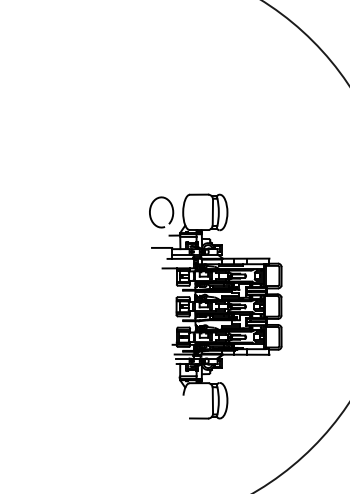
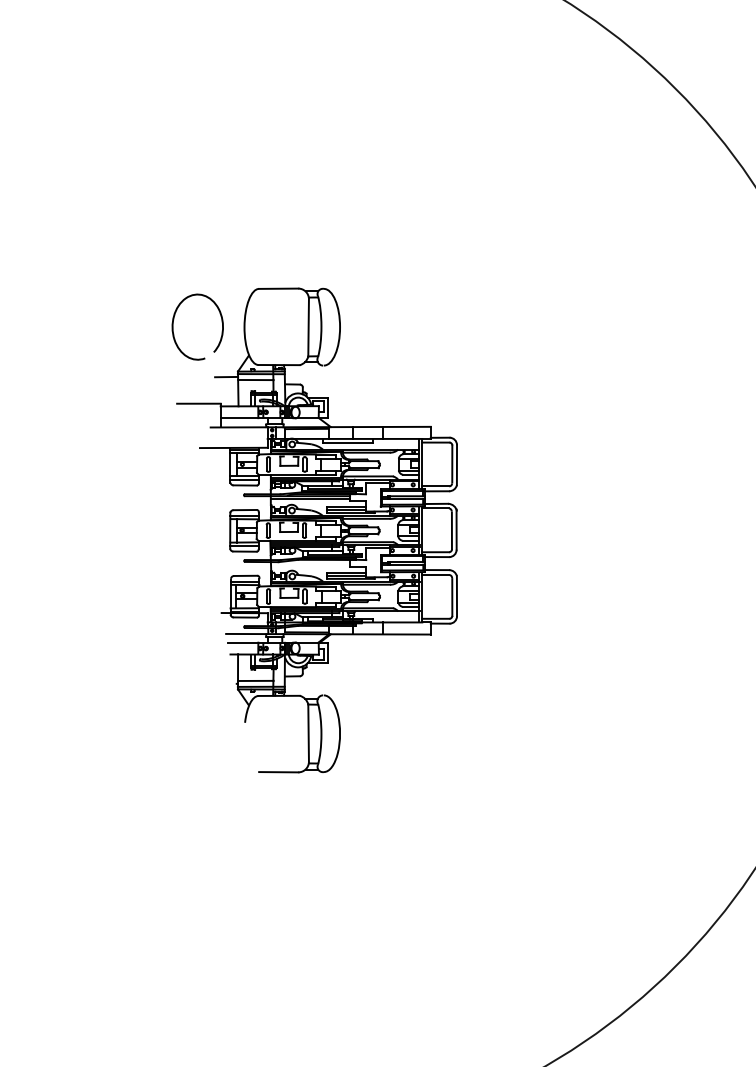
part: (215, 306) -> (314, 530), moved

